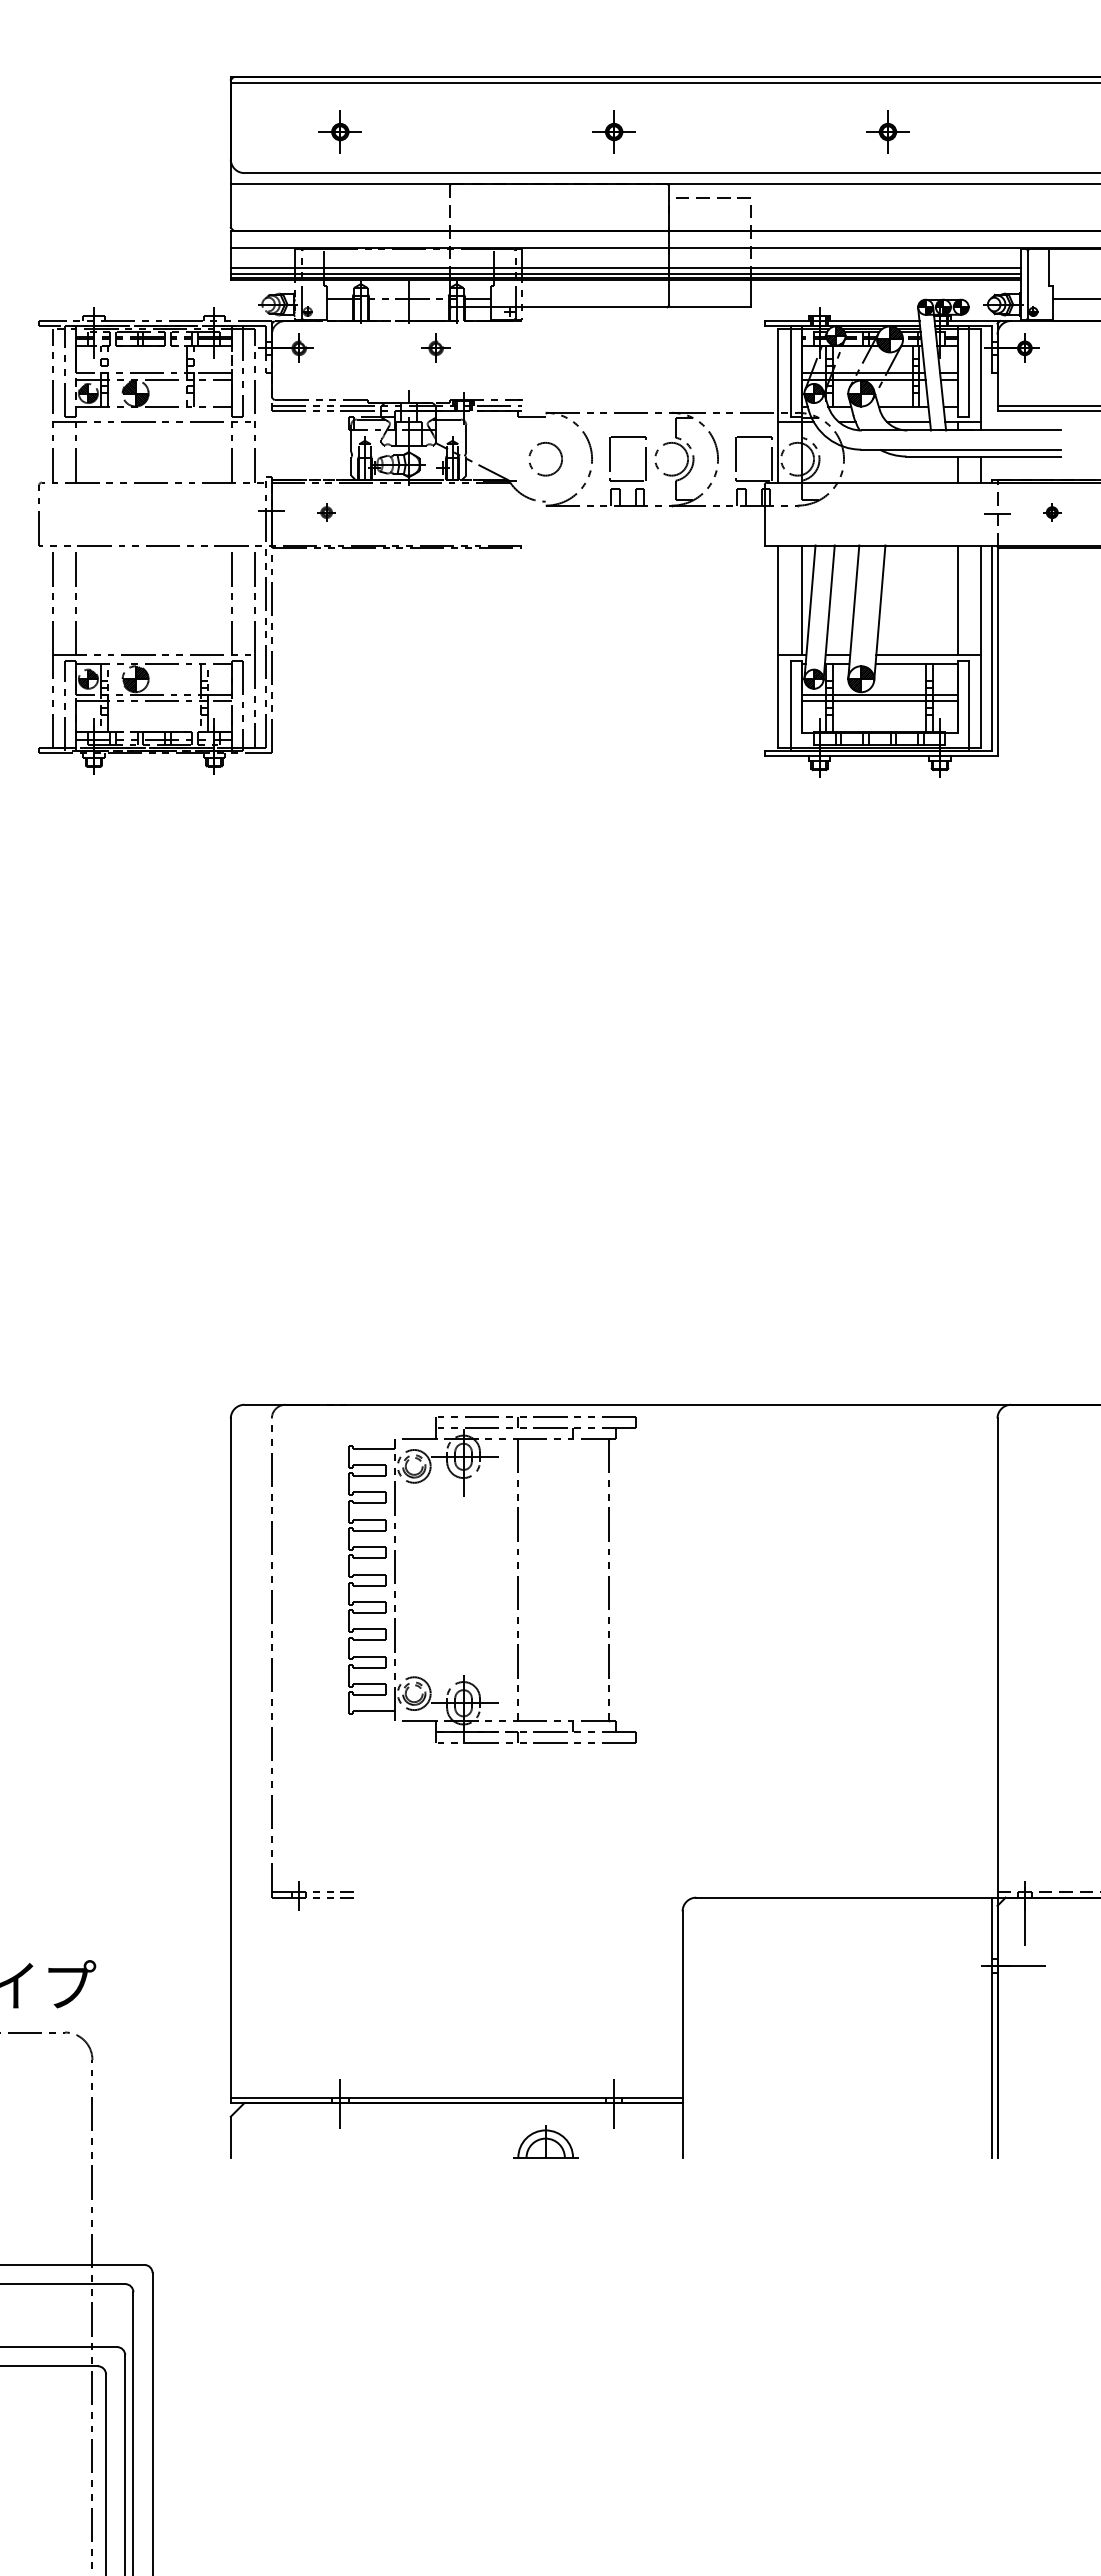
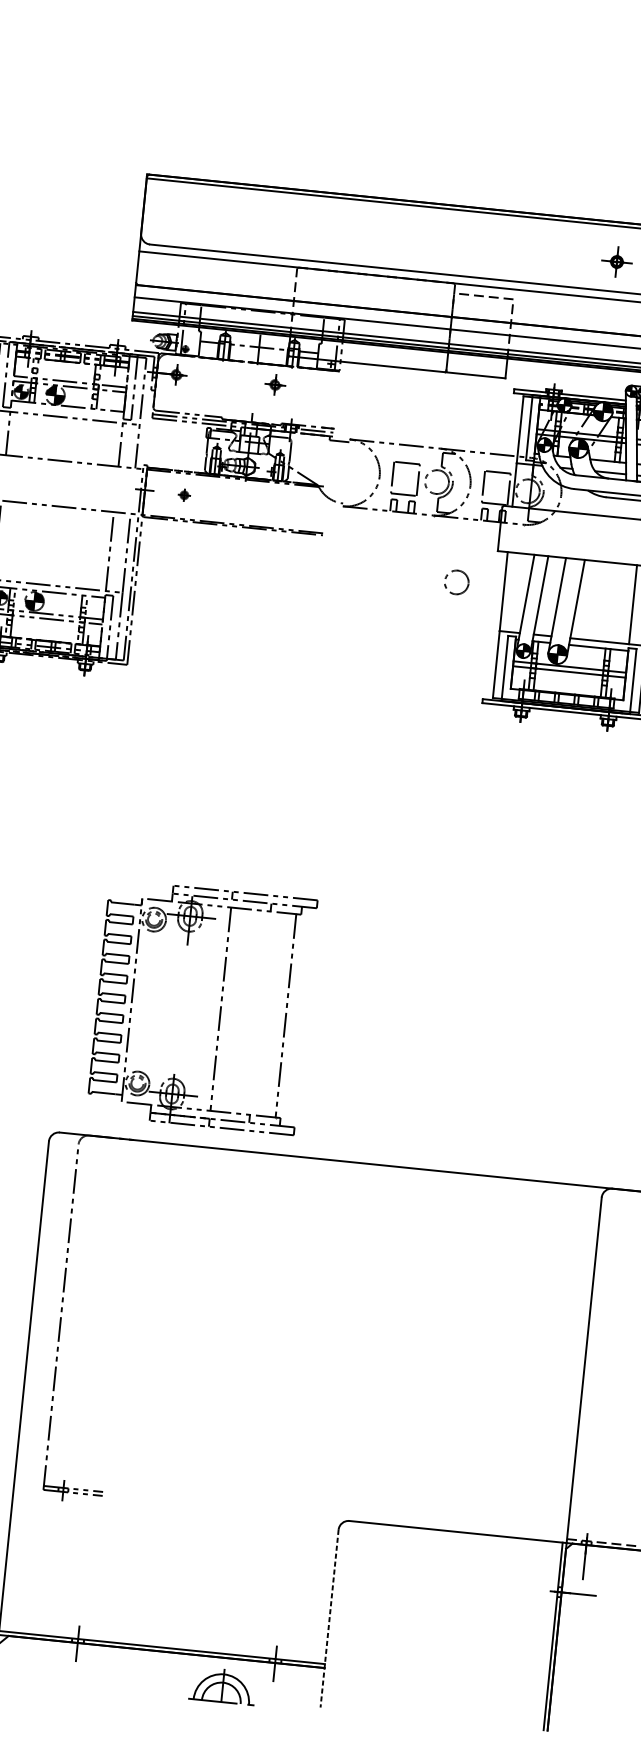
part: (339, 131) -> (221, 221), removed
part: (613, 131) -> (419, 241), removed
circle: (545, 459) -> (456, 582), moved
line: (801, 600) -> (520, 593), removed
part: (517, 1579) -> (220, 1008), moved
line: (682, 2035) -> (329, 1619), solid -> dashed
part: (545, 2141) -> (222, 1685), size x1.4

